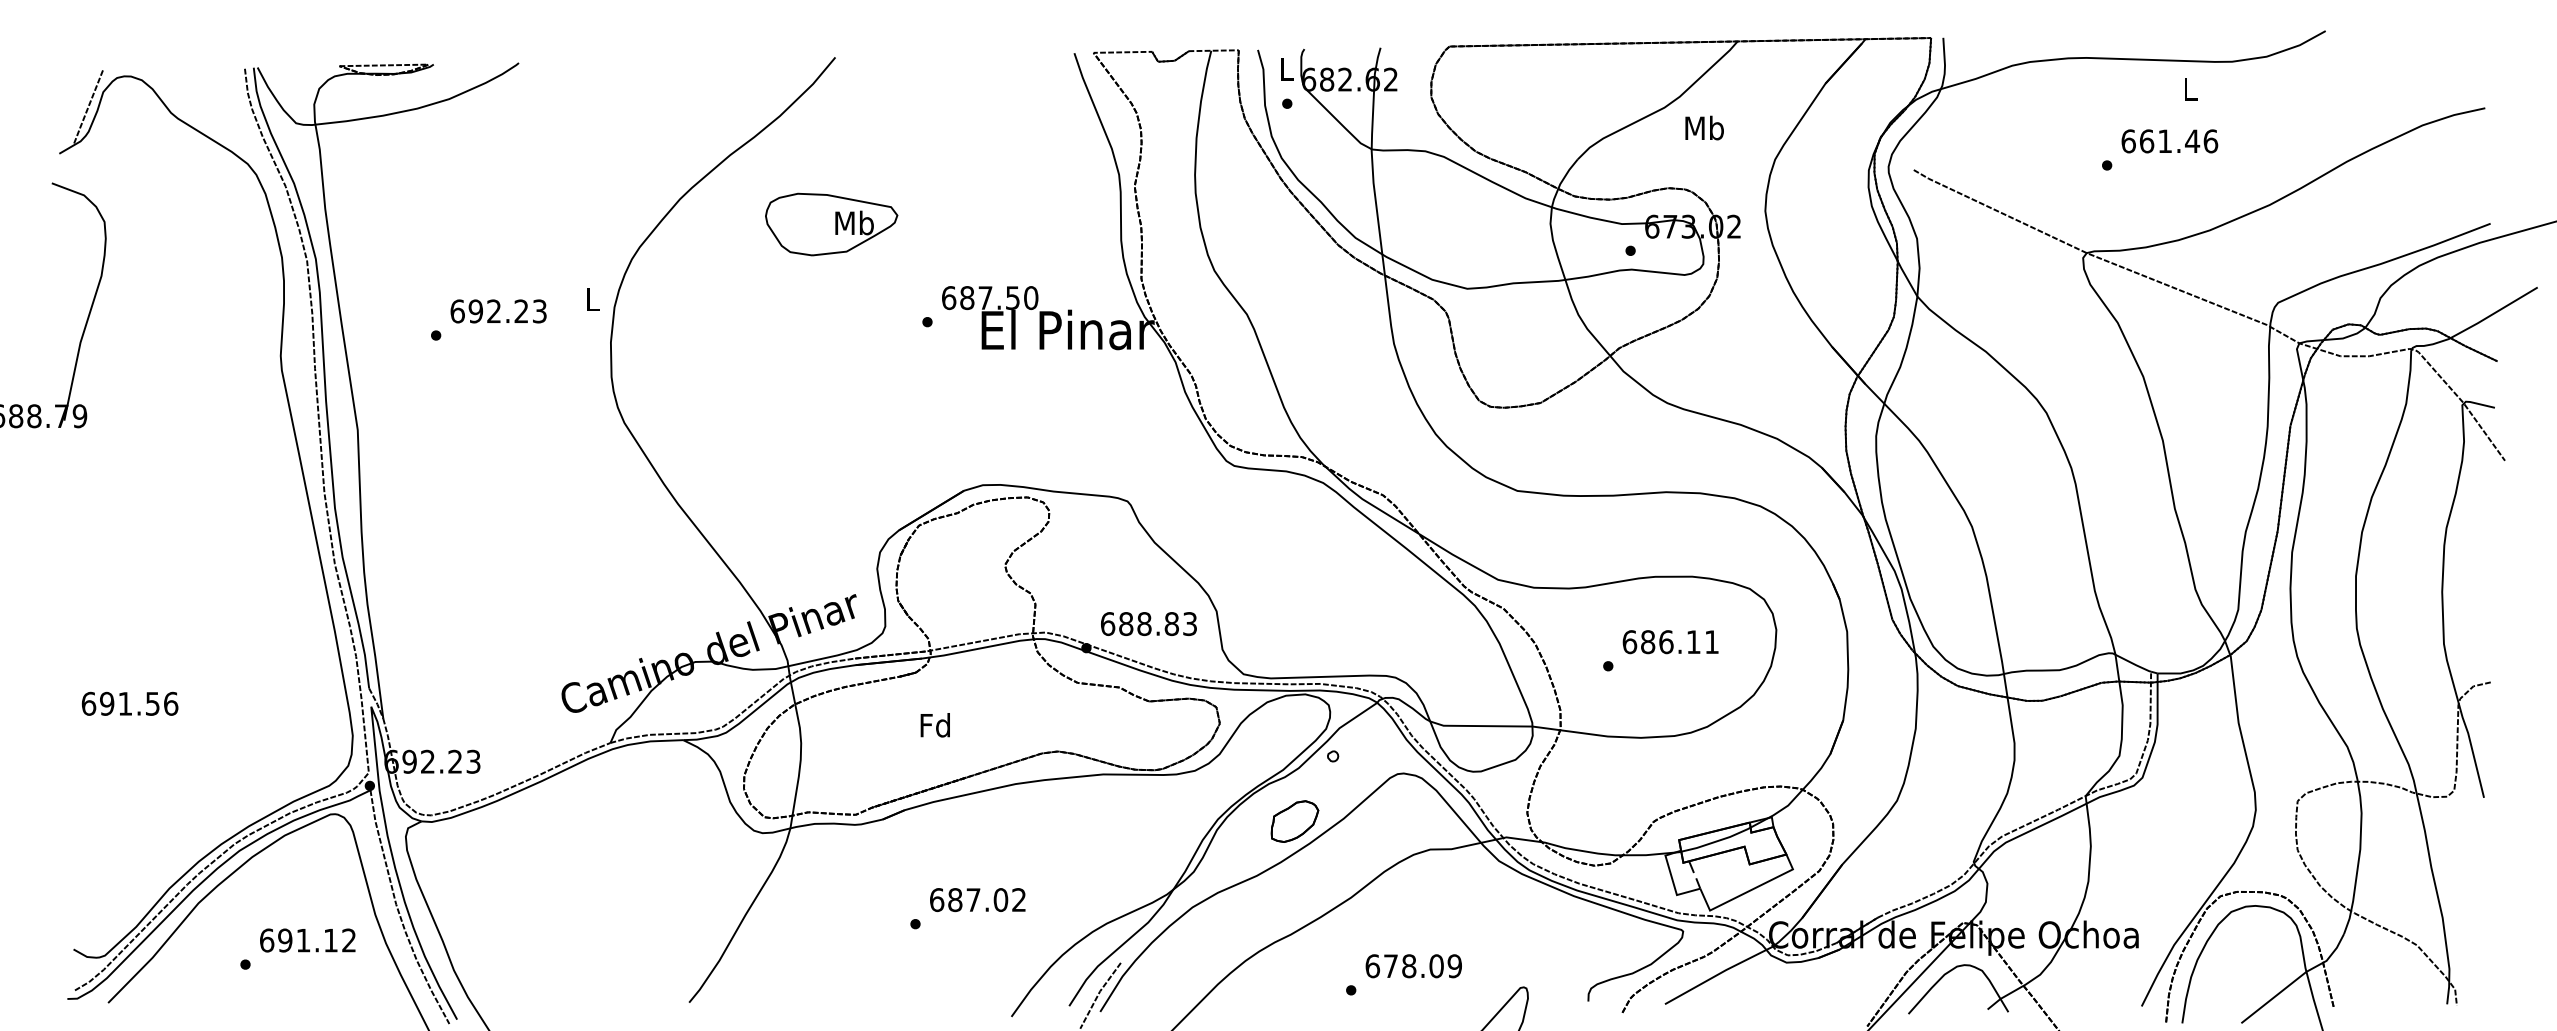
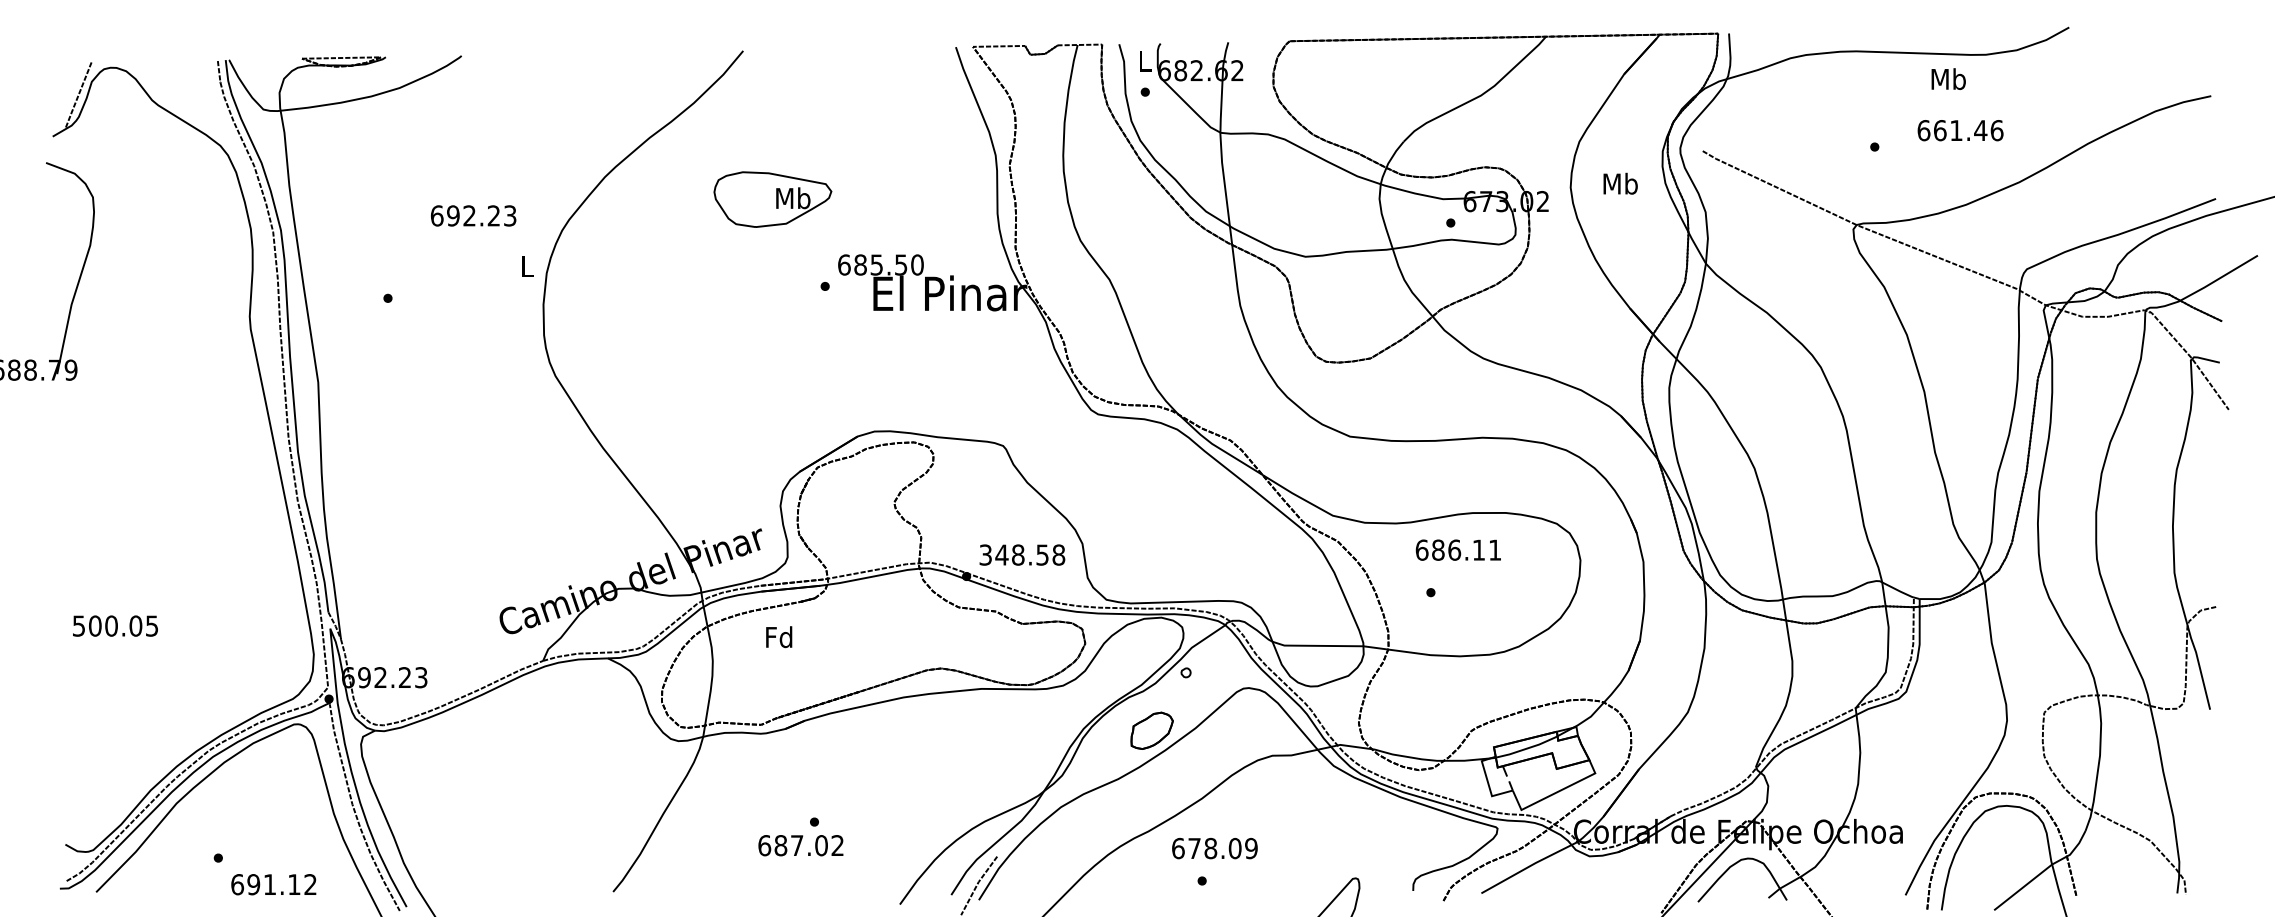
text: (2189, 89) -> (1948, 79), L -> Mb
text: (1704, 127) -> (1620, 183), moved
text: (2169, 141) -> (1960, 130), moved
part: (831, 224) -> (772, 199), moved
text: (985, 297) -> (876, 264), 687.50 -> 685.50
text: (498, 310) -> (473, 215), moved
text: (1149, 623) -> (1022, 554), 688.83 -> 348.58
text: (1669, 641) -> (1457, 549), moved
text: (129, 703) -> (115, 625), 691.56 -> 500.05
text: (935, 725) -> (779, 637), moved
text: (977, 899) -> (800, 845), moved
text: (307, 940) -> (273, 884), moved
text: (1413, 966) -> (1214, 848), moved

